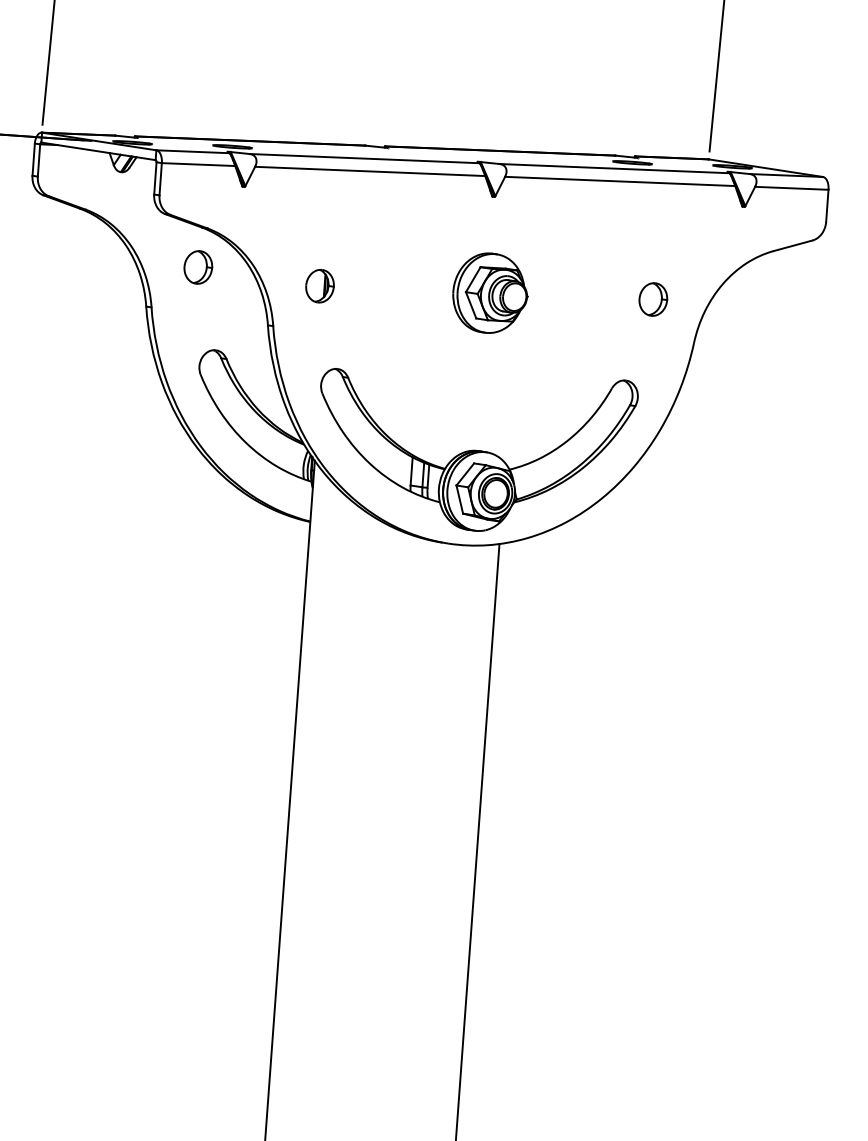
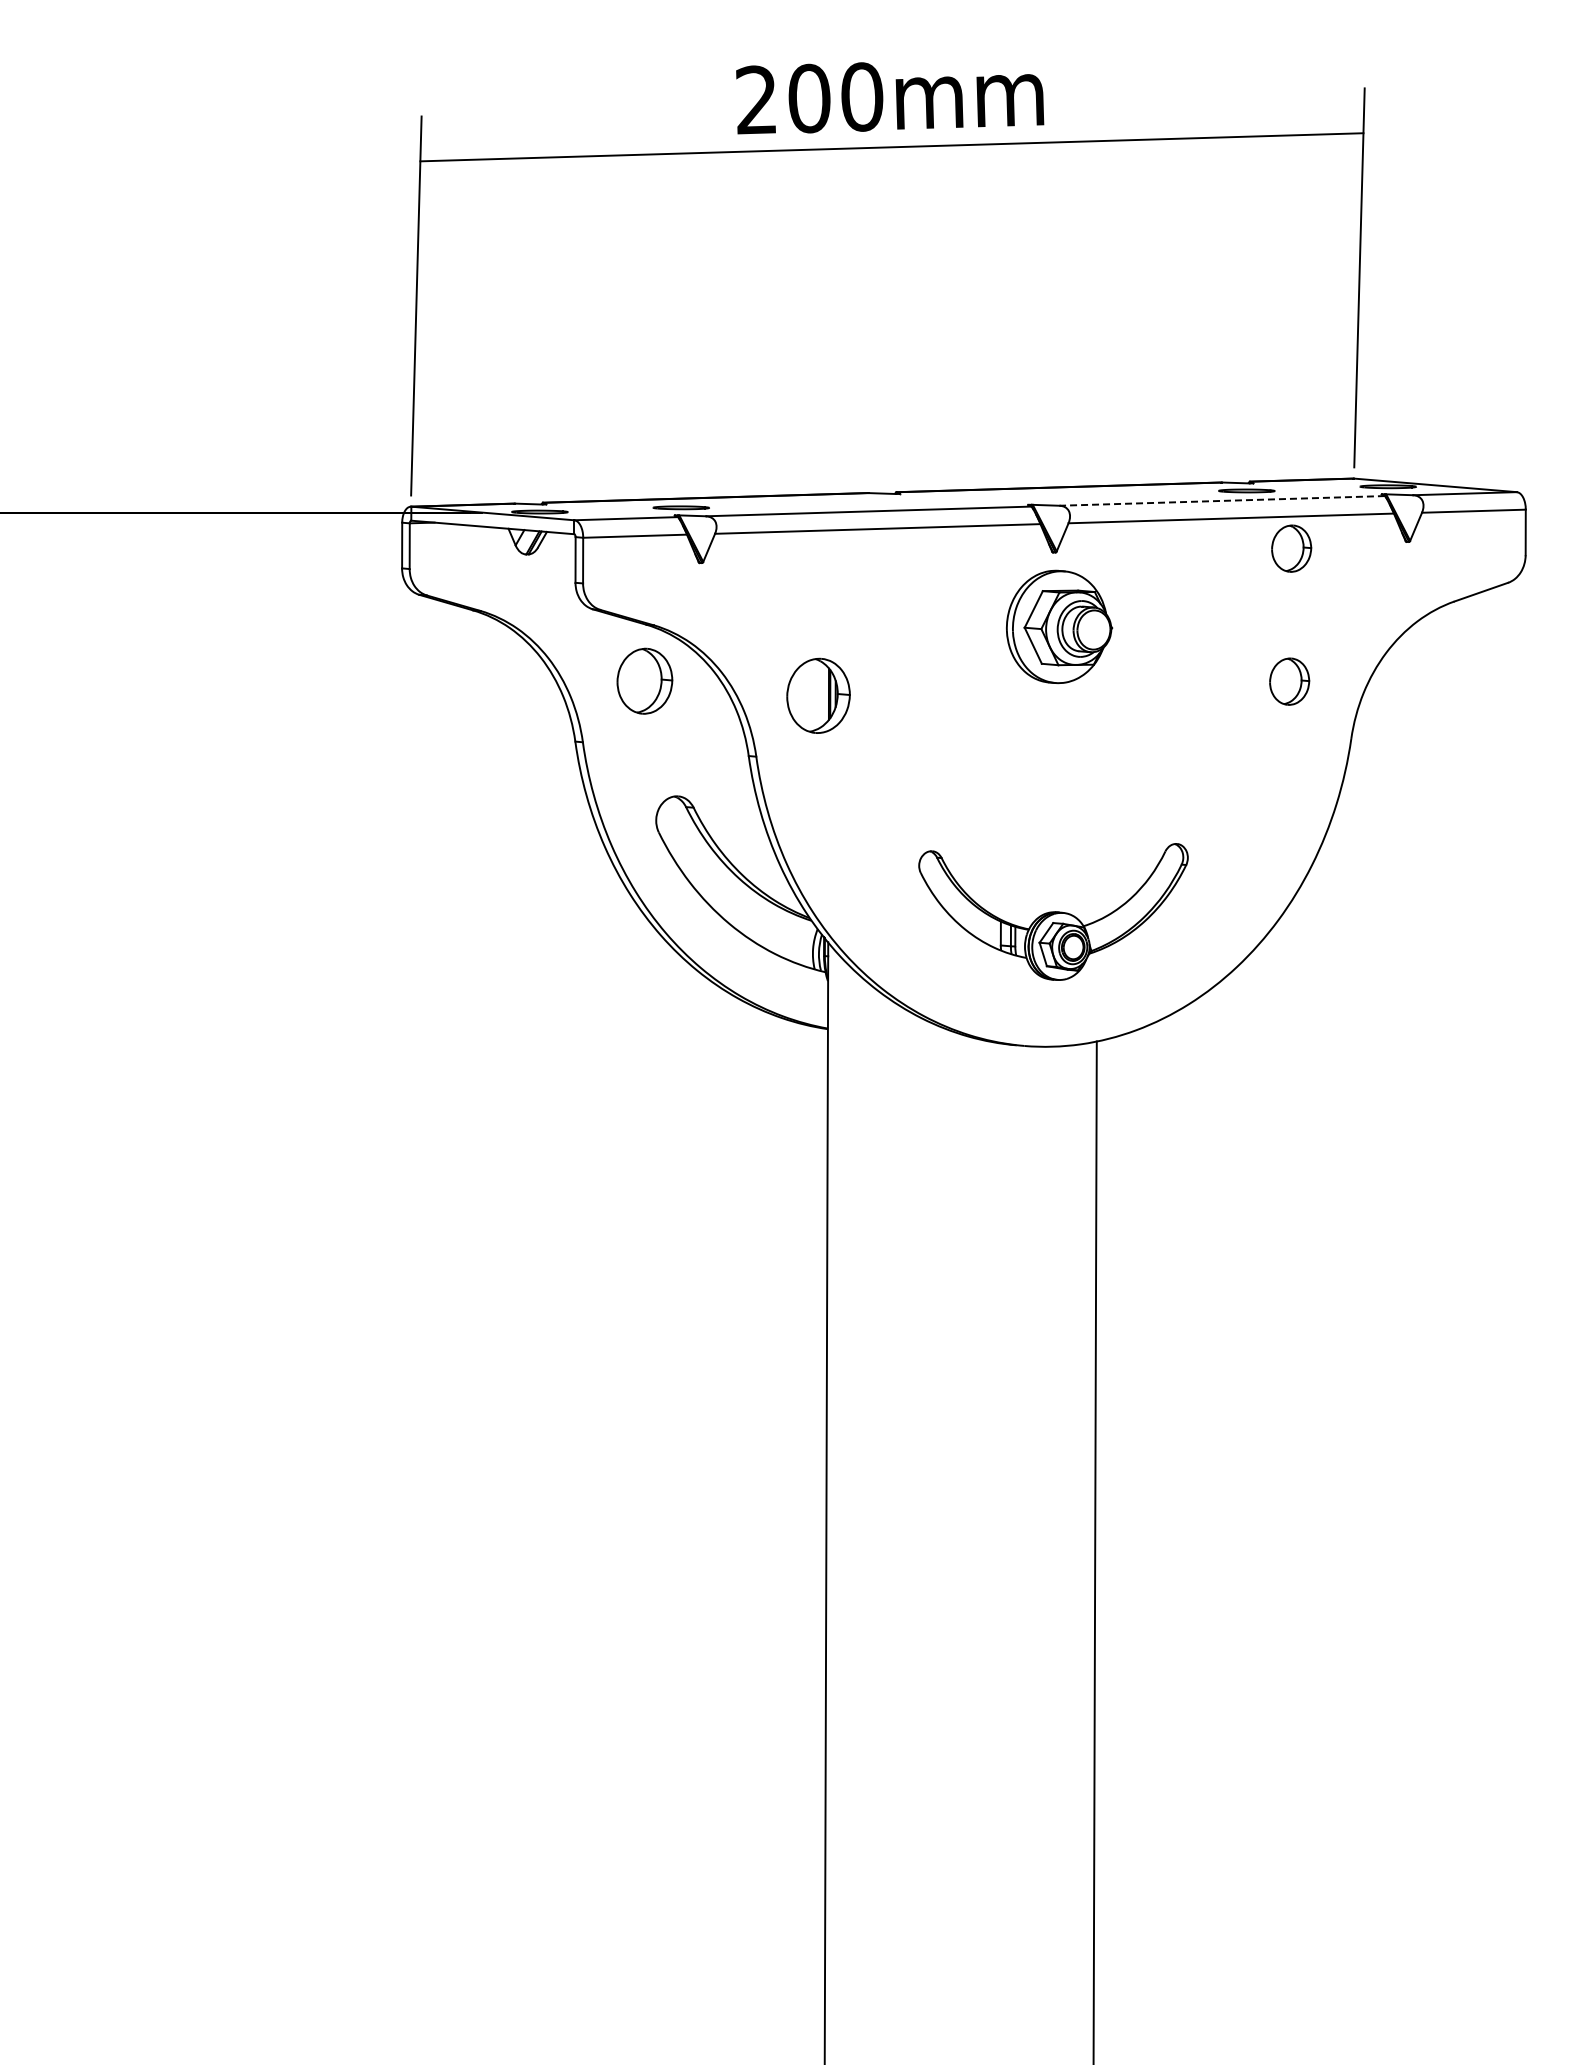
line: (614, 168) -> (1222, 500), solid -> dashed
part: (661, 205) -> (1291, 548), added
part: (198, 267) -> (644, 681), size x1.4
part: (319, 285) -> (817, 695), size x1.6
part: (490, 293) -> (1059, 626), moved
part: (475, 450) -> (1053, 911), size x0.6

